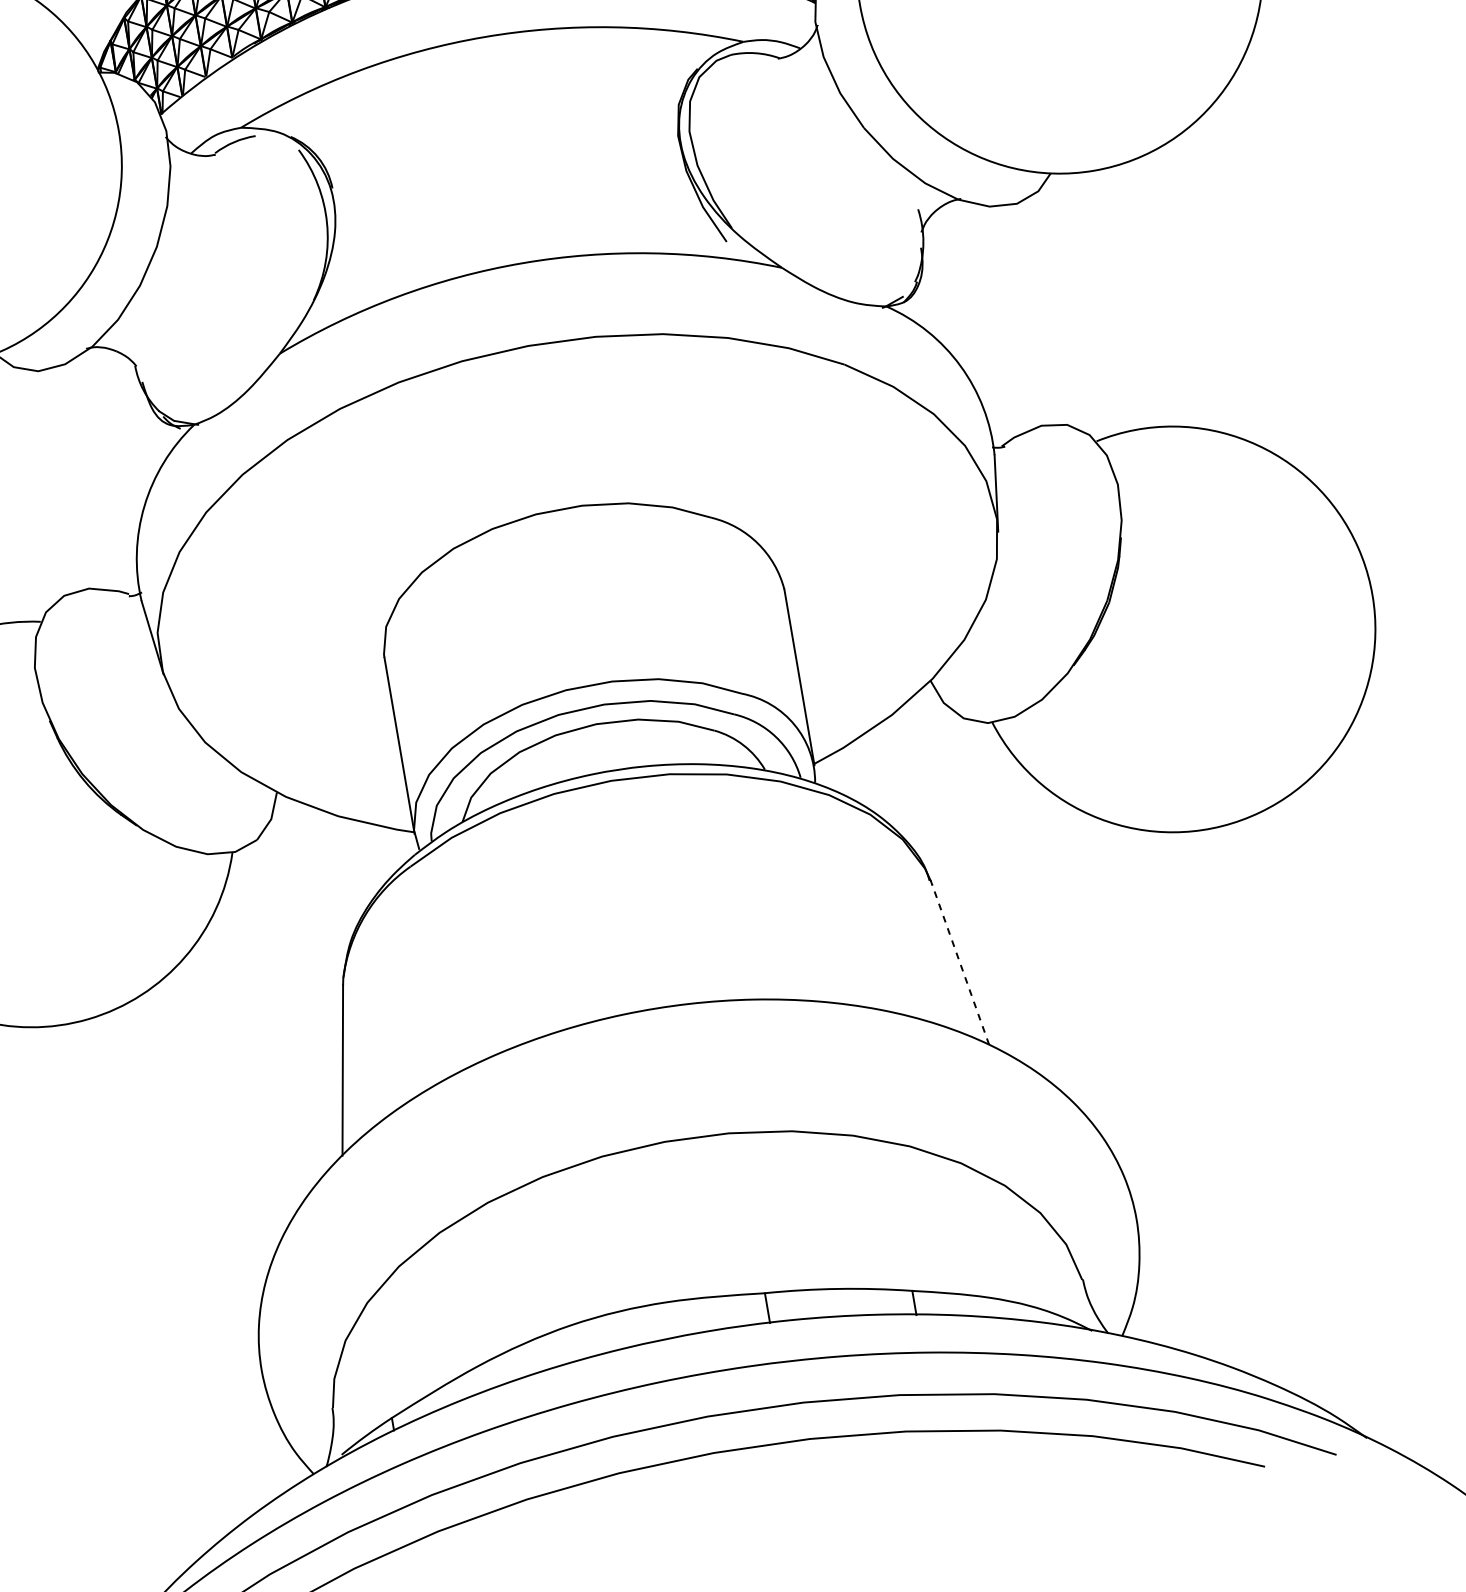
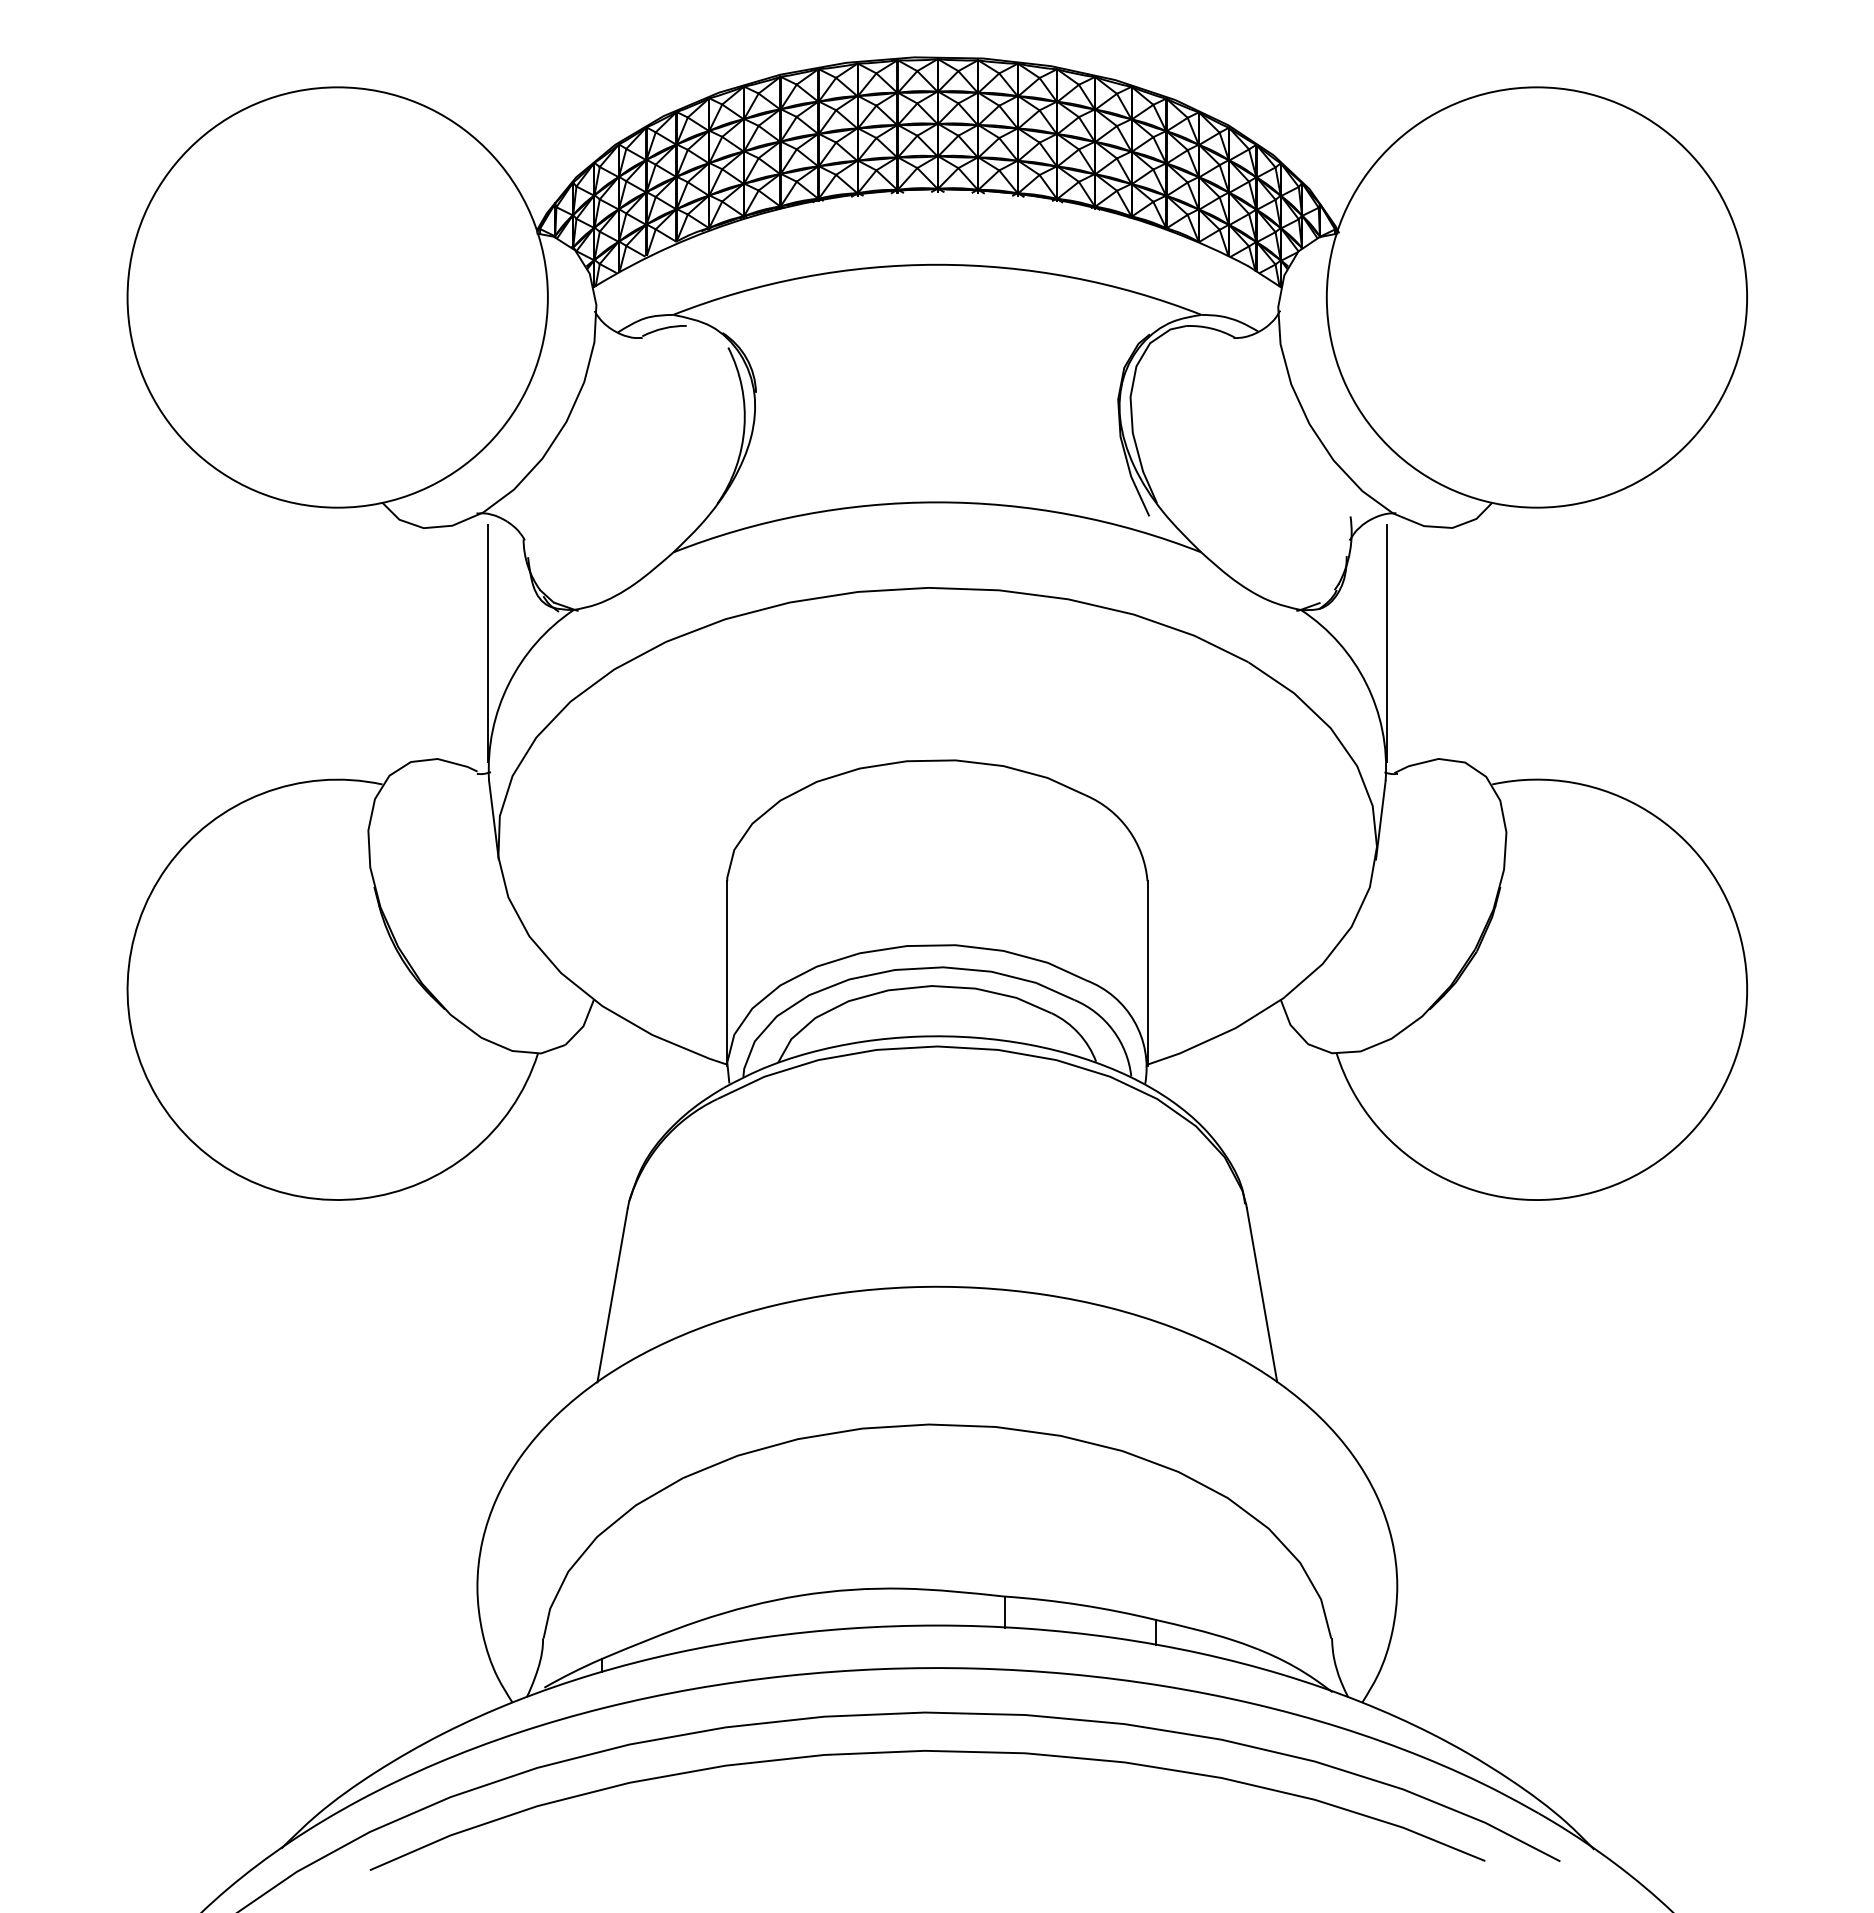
line: (973, 324) -> (1386, 643), added
line: (117, 470) -> (487, 643), added
line: (960, 964) -> (1261, 1294), dashed -> solid

